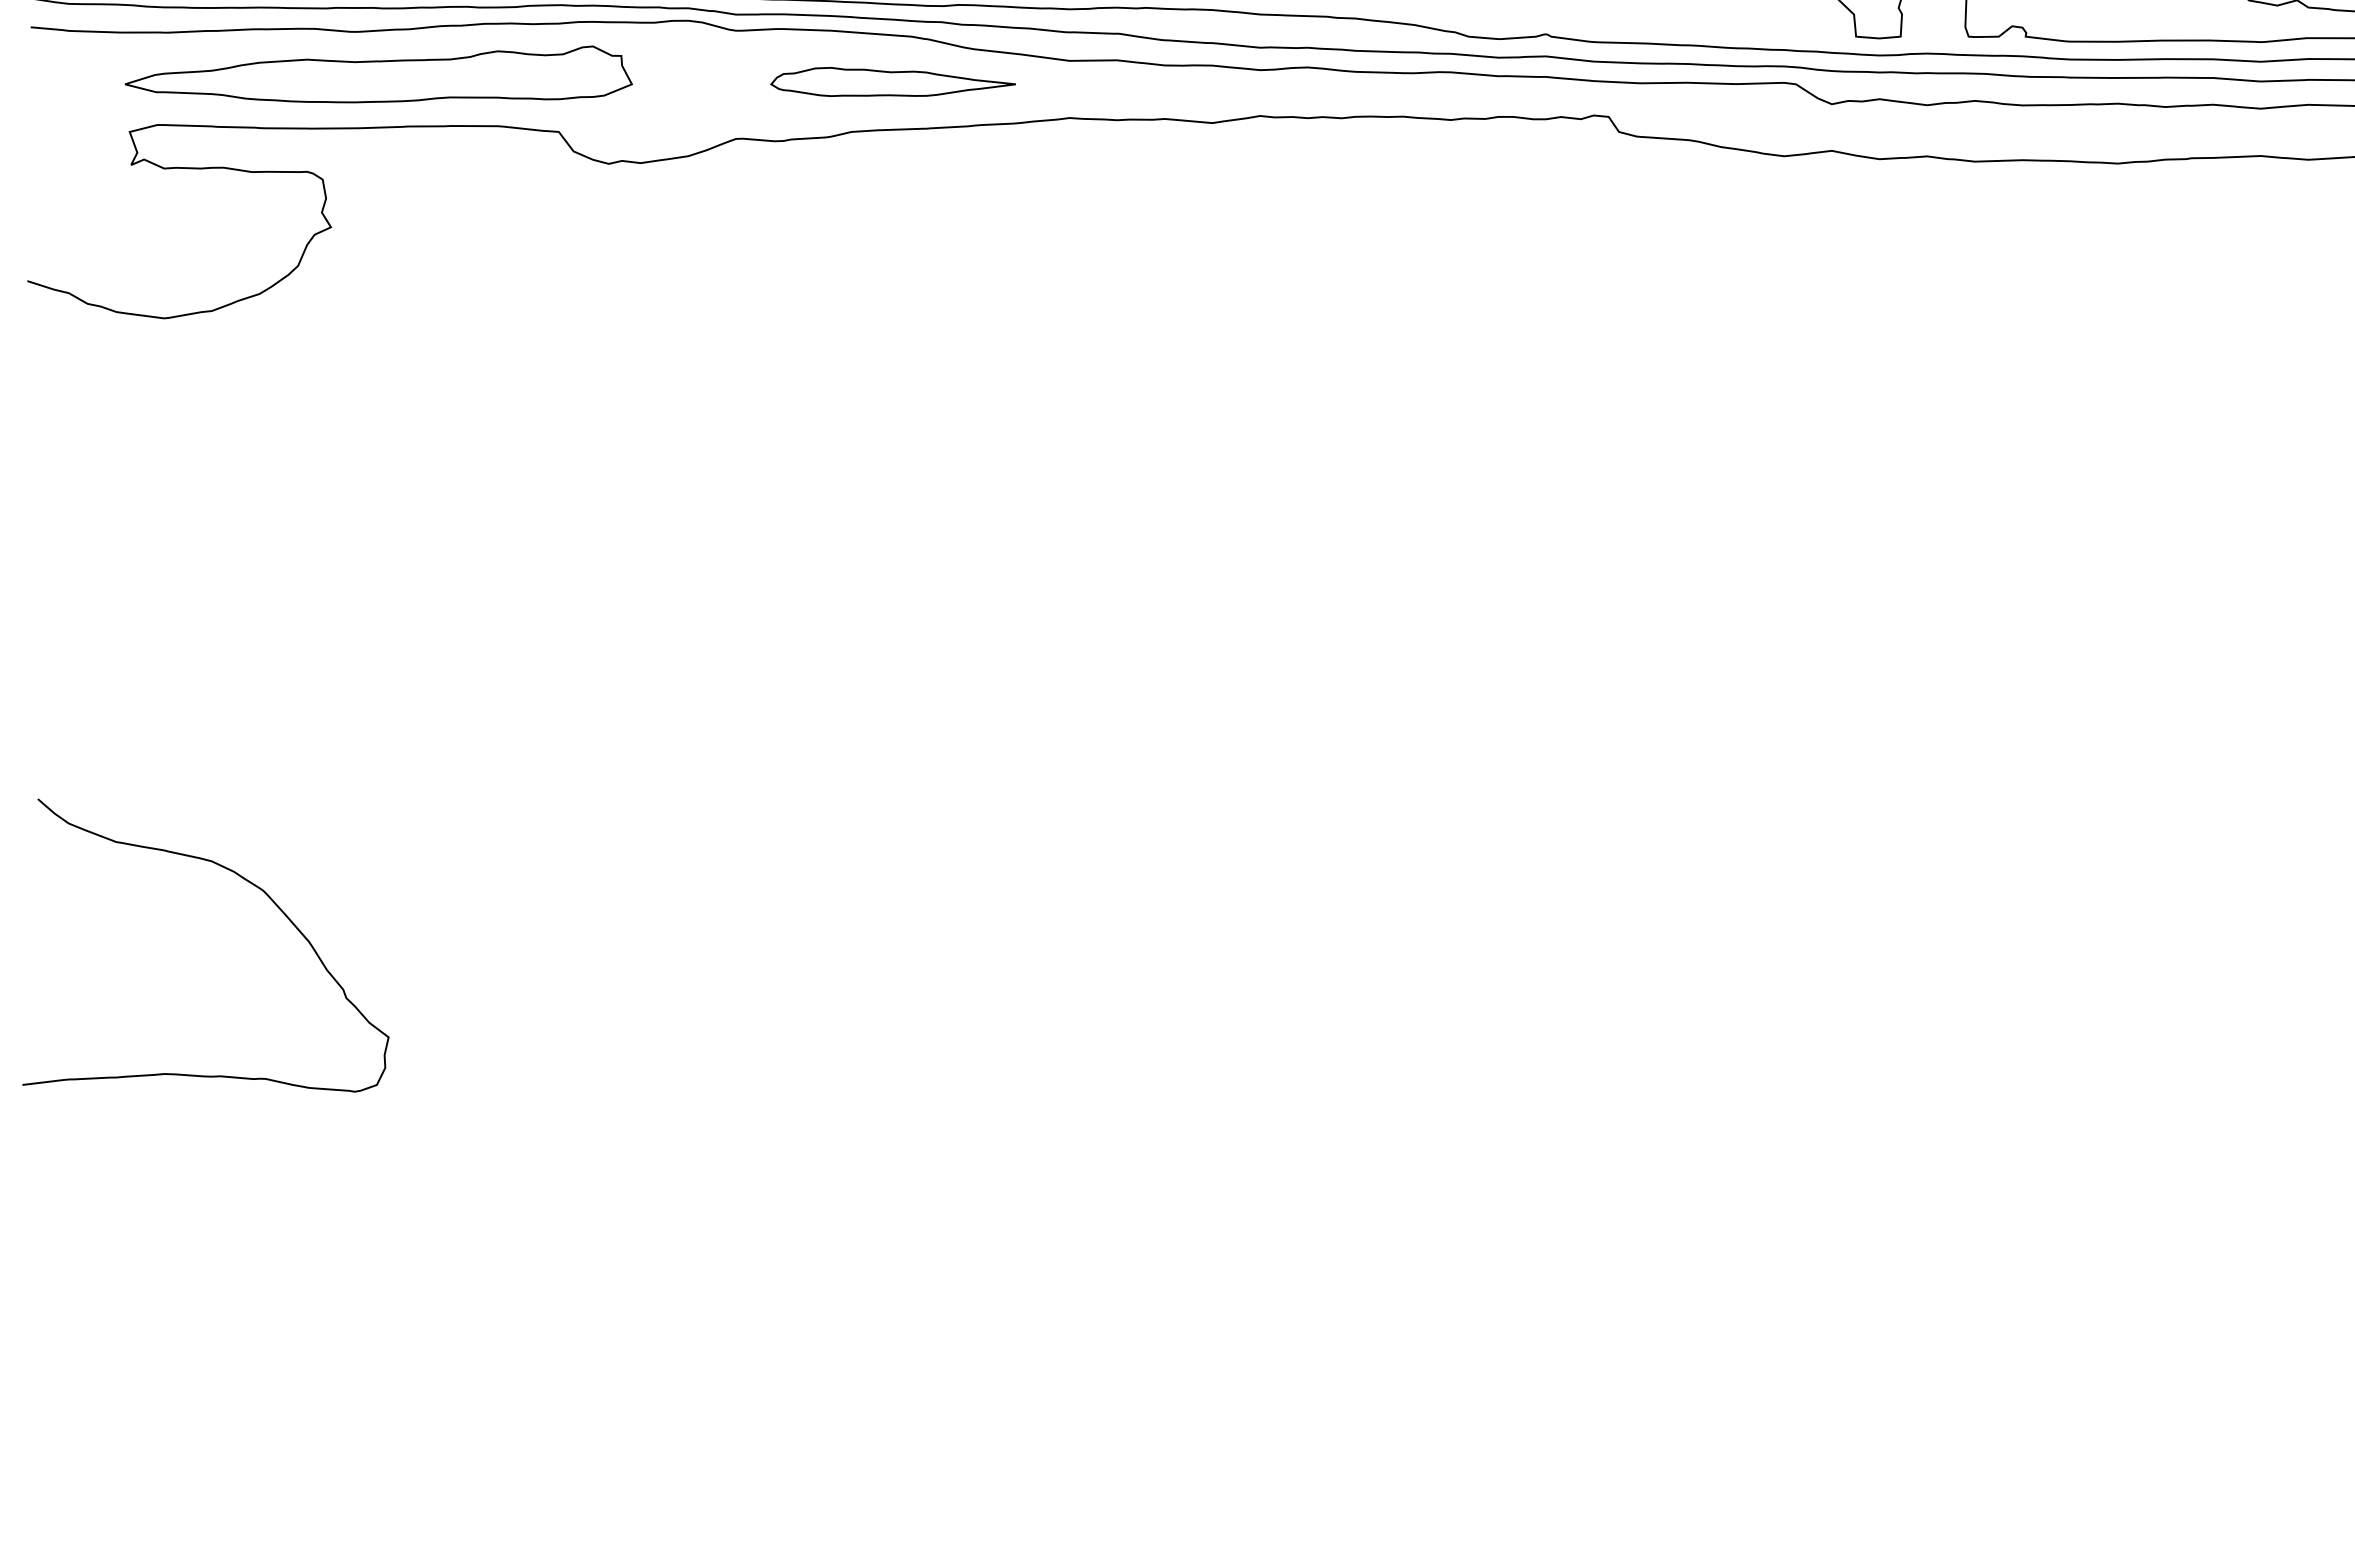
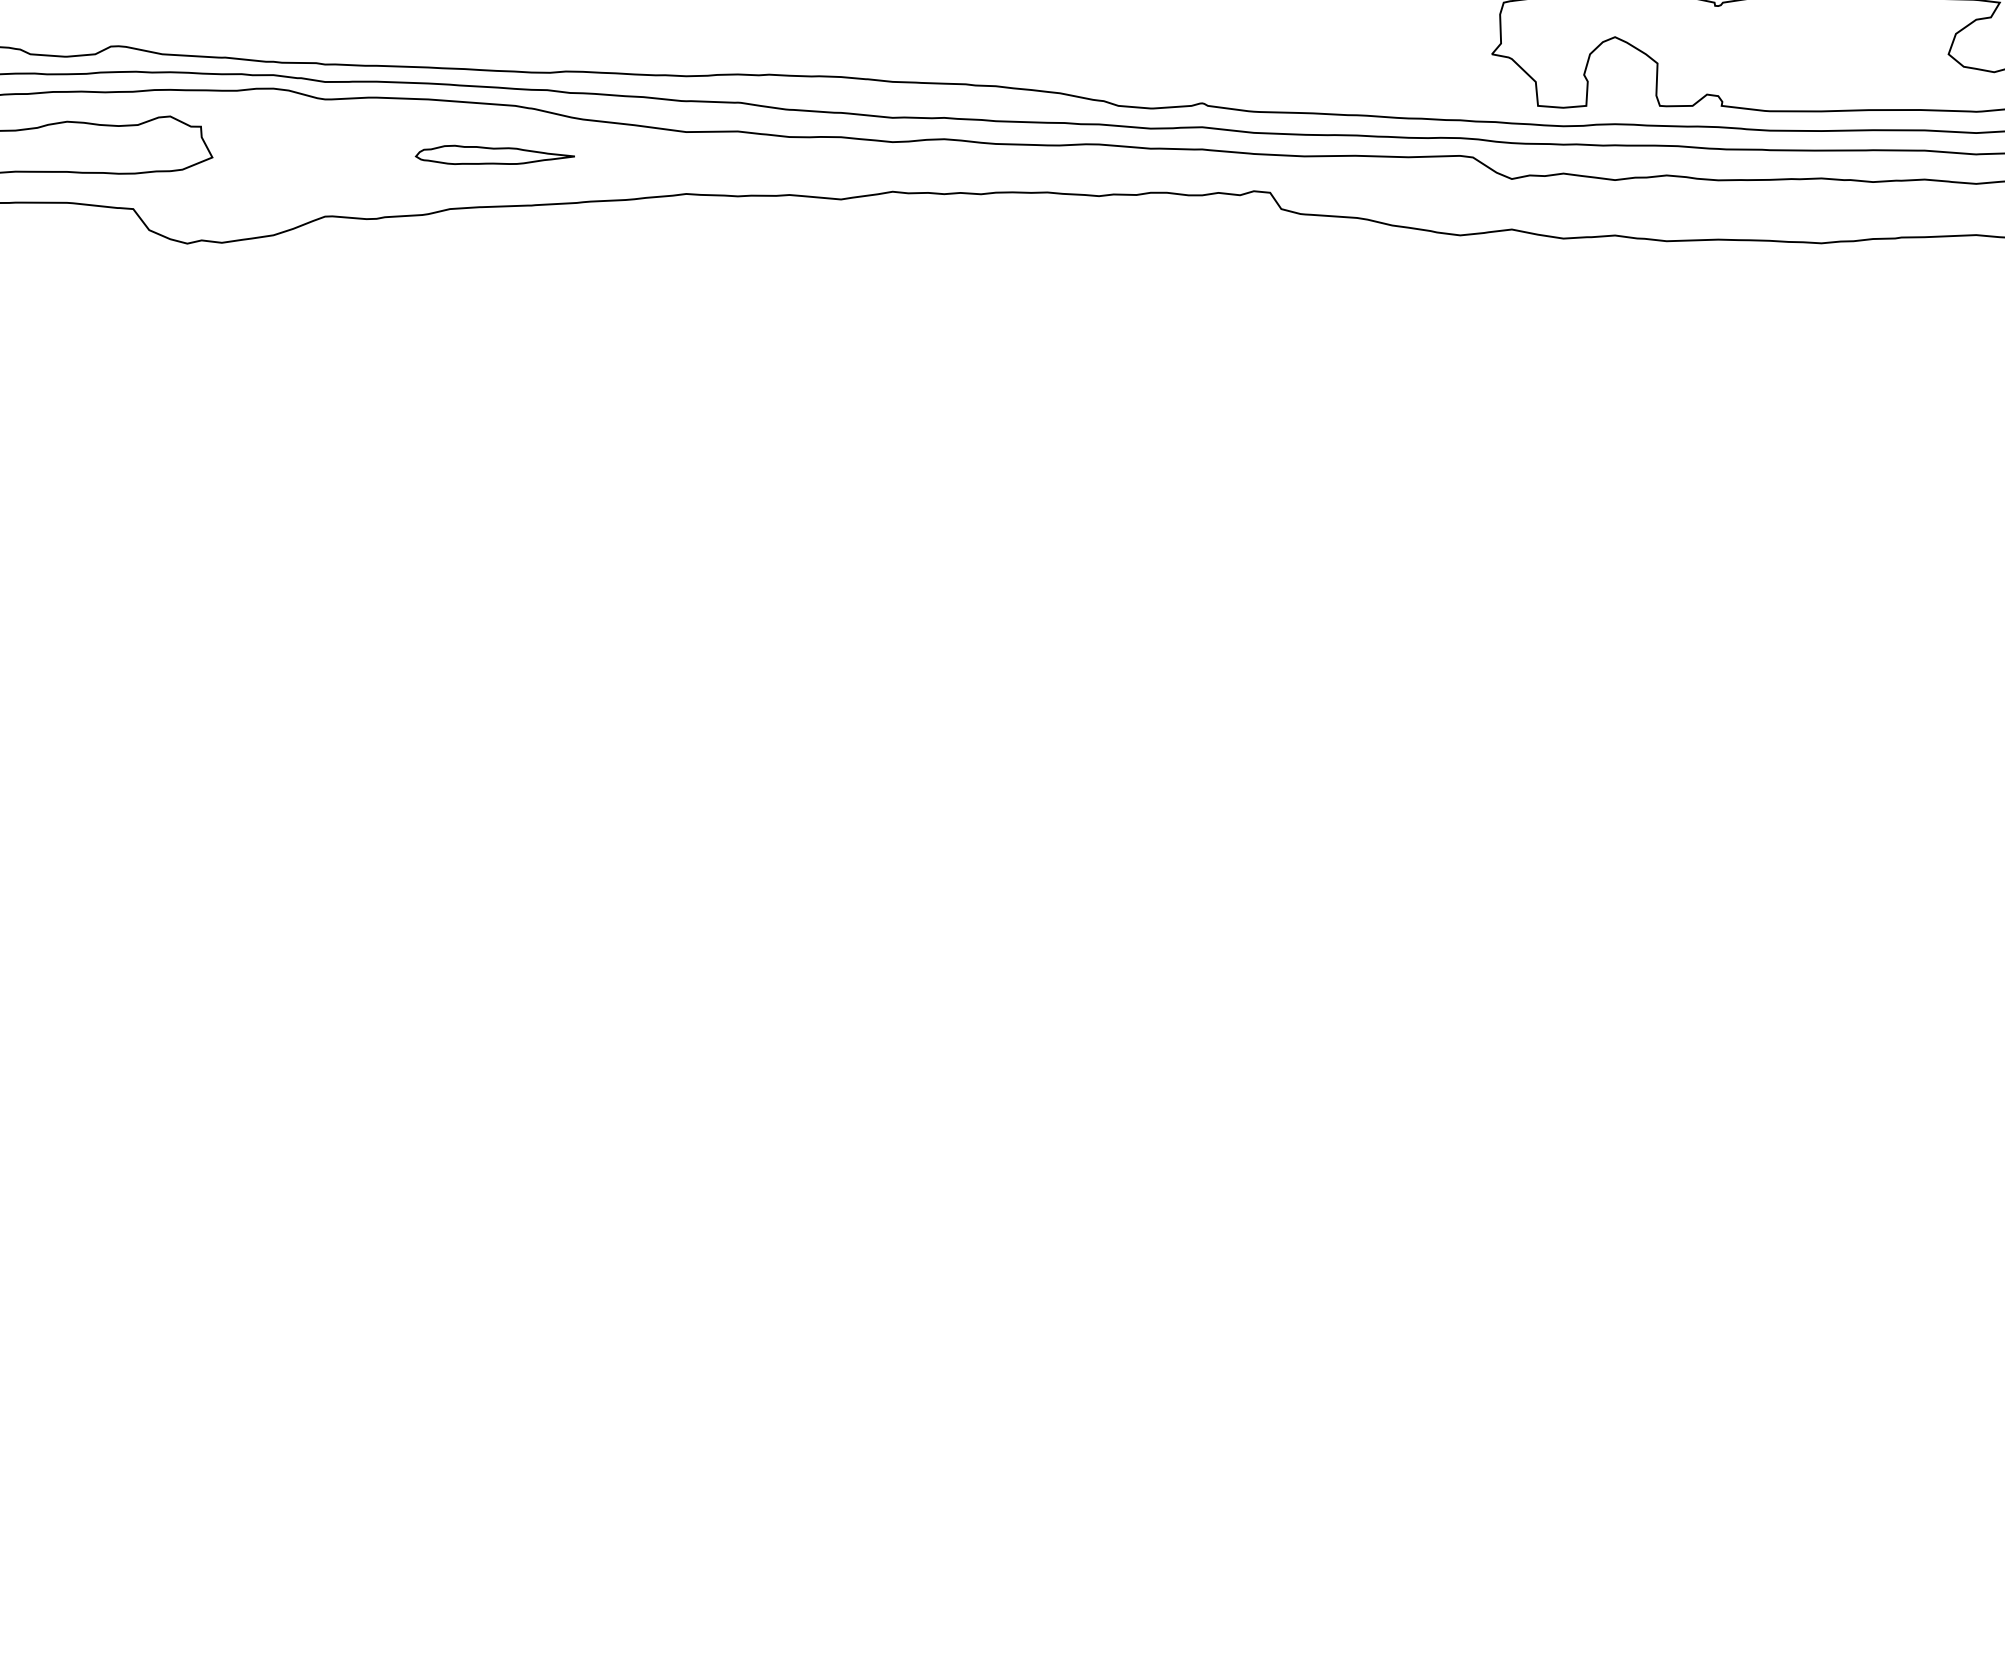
part: (892, 81) -> (494, 154), size x0.6

